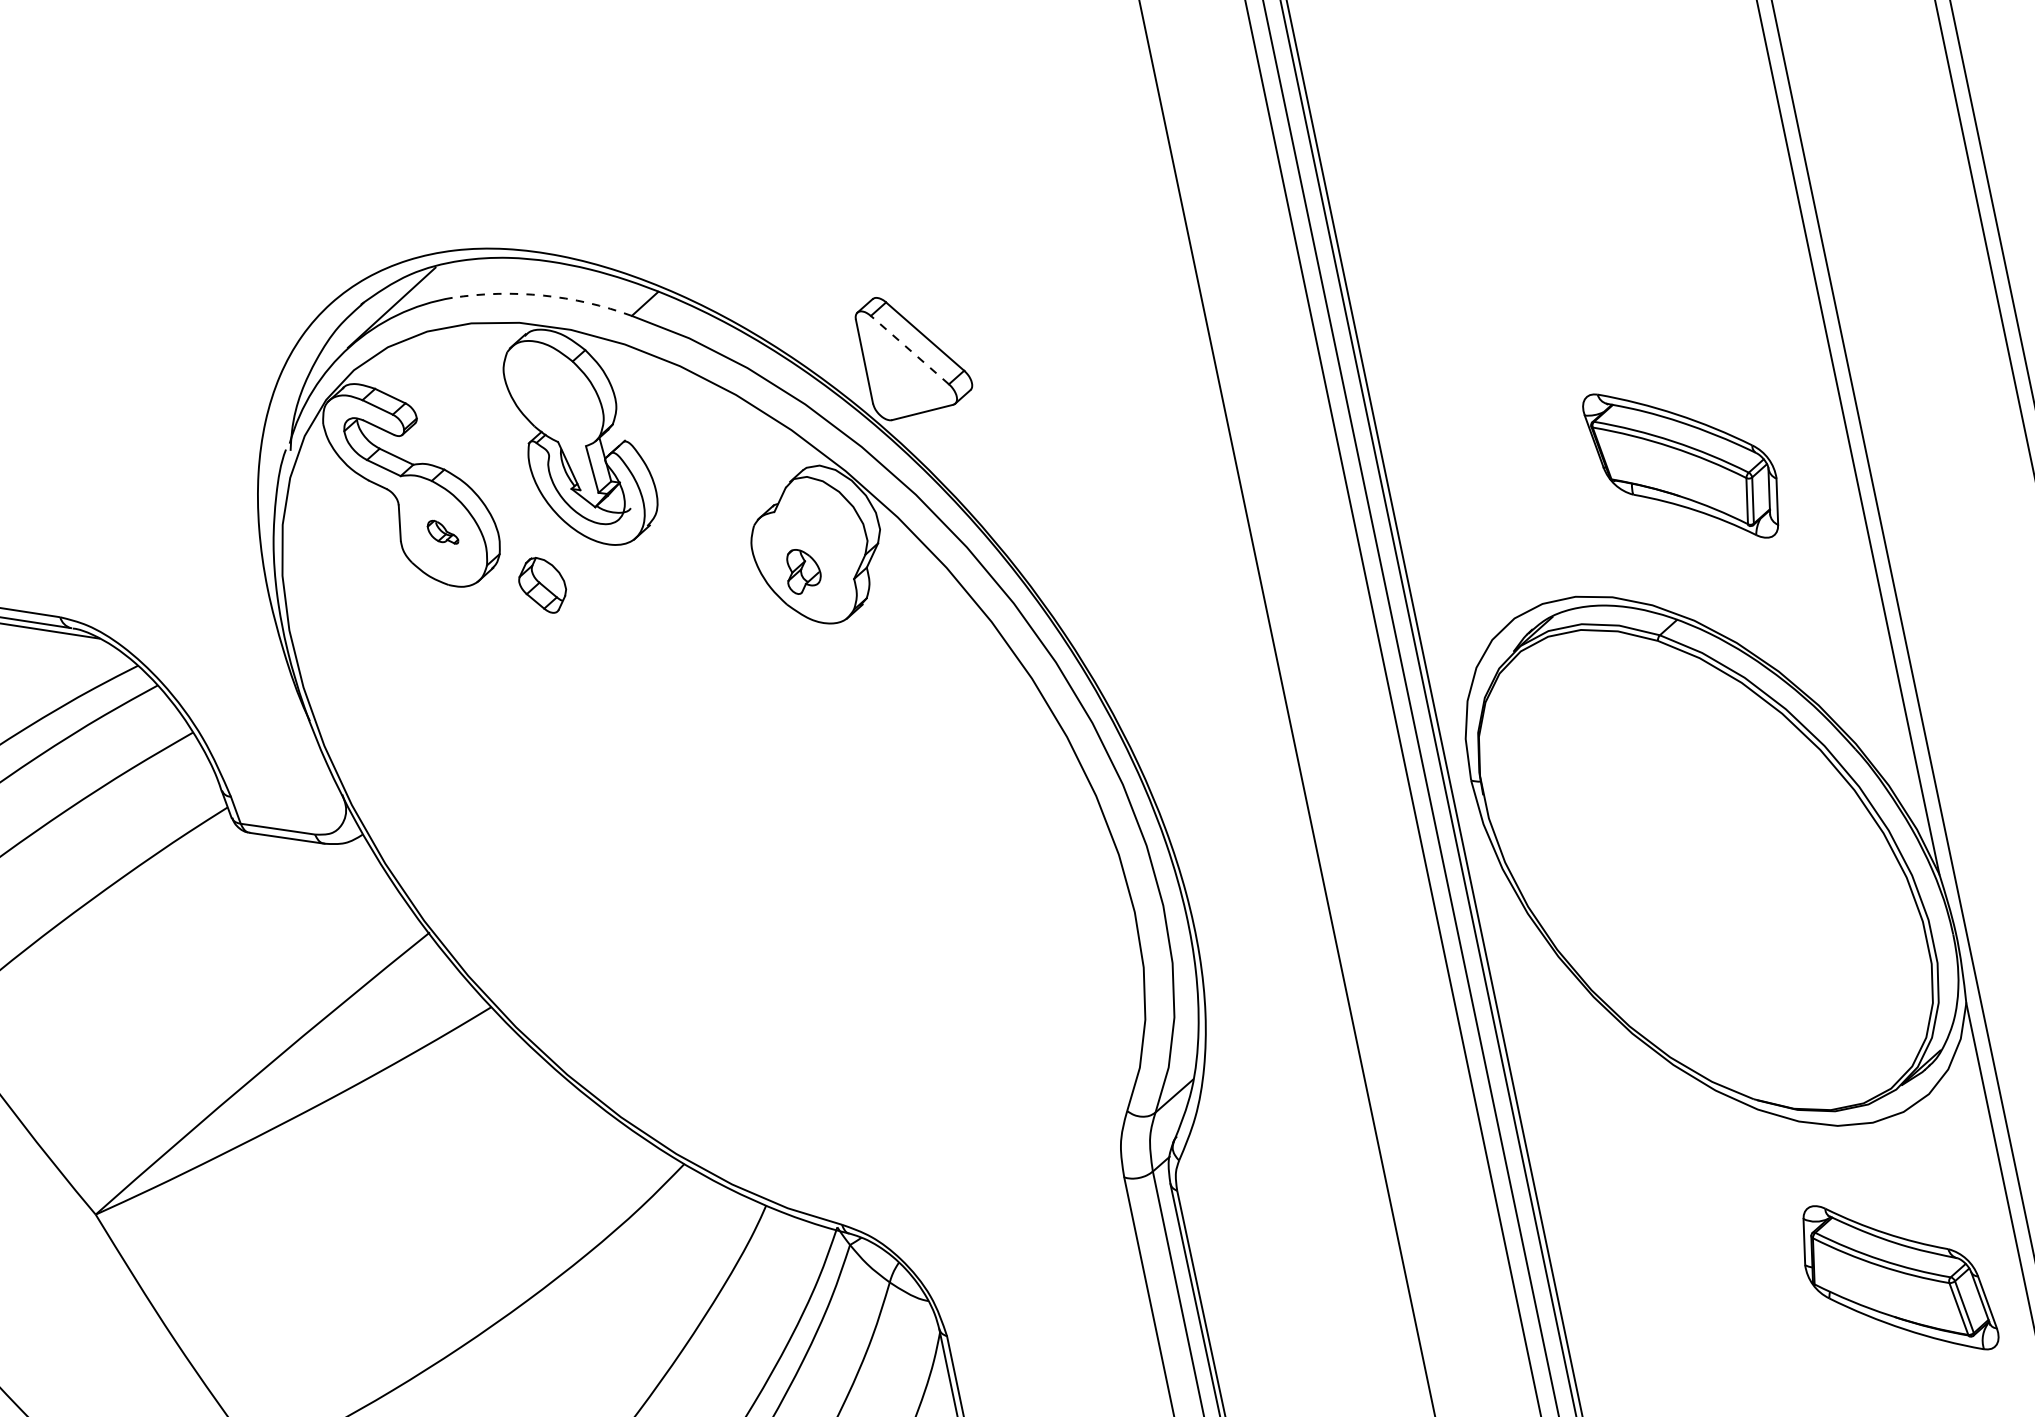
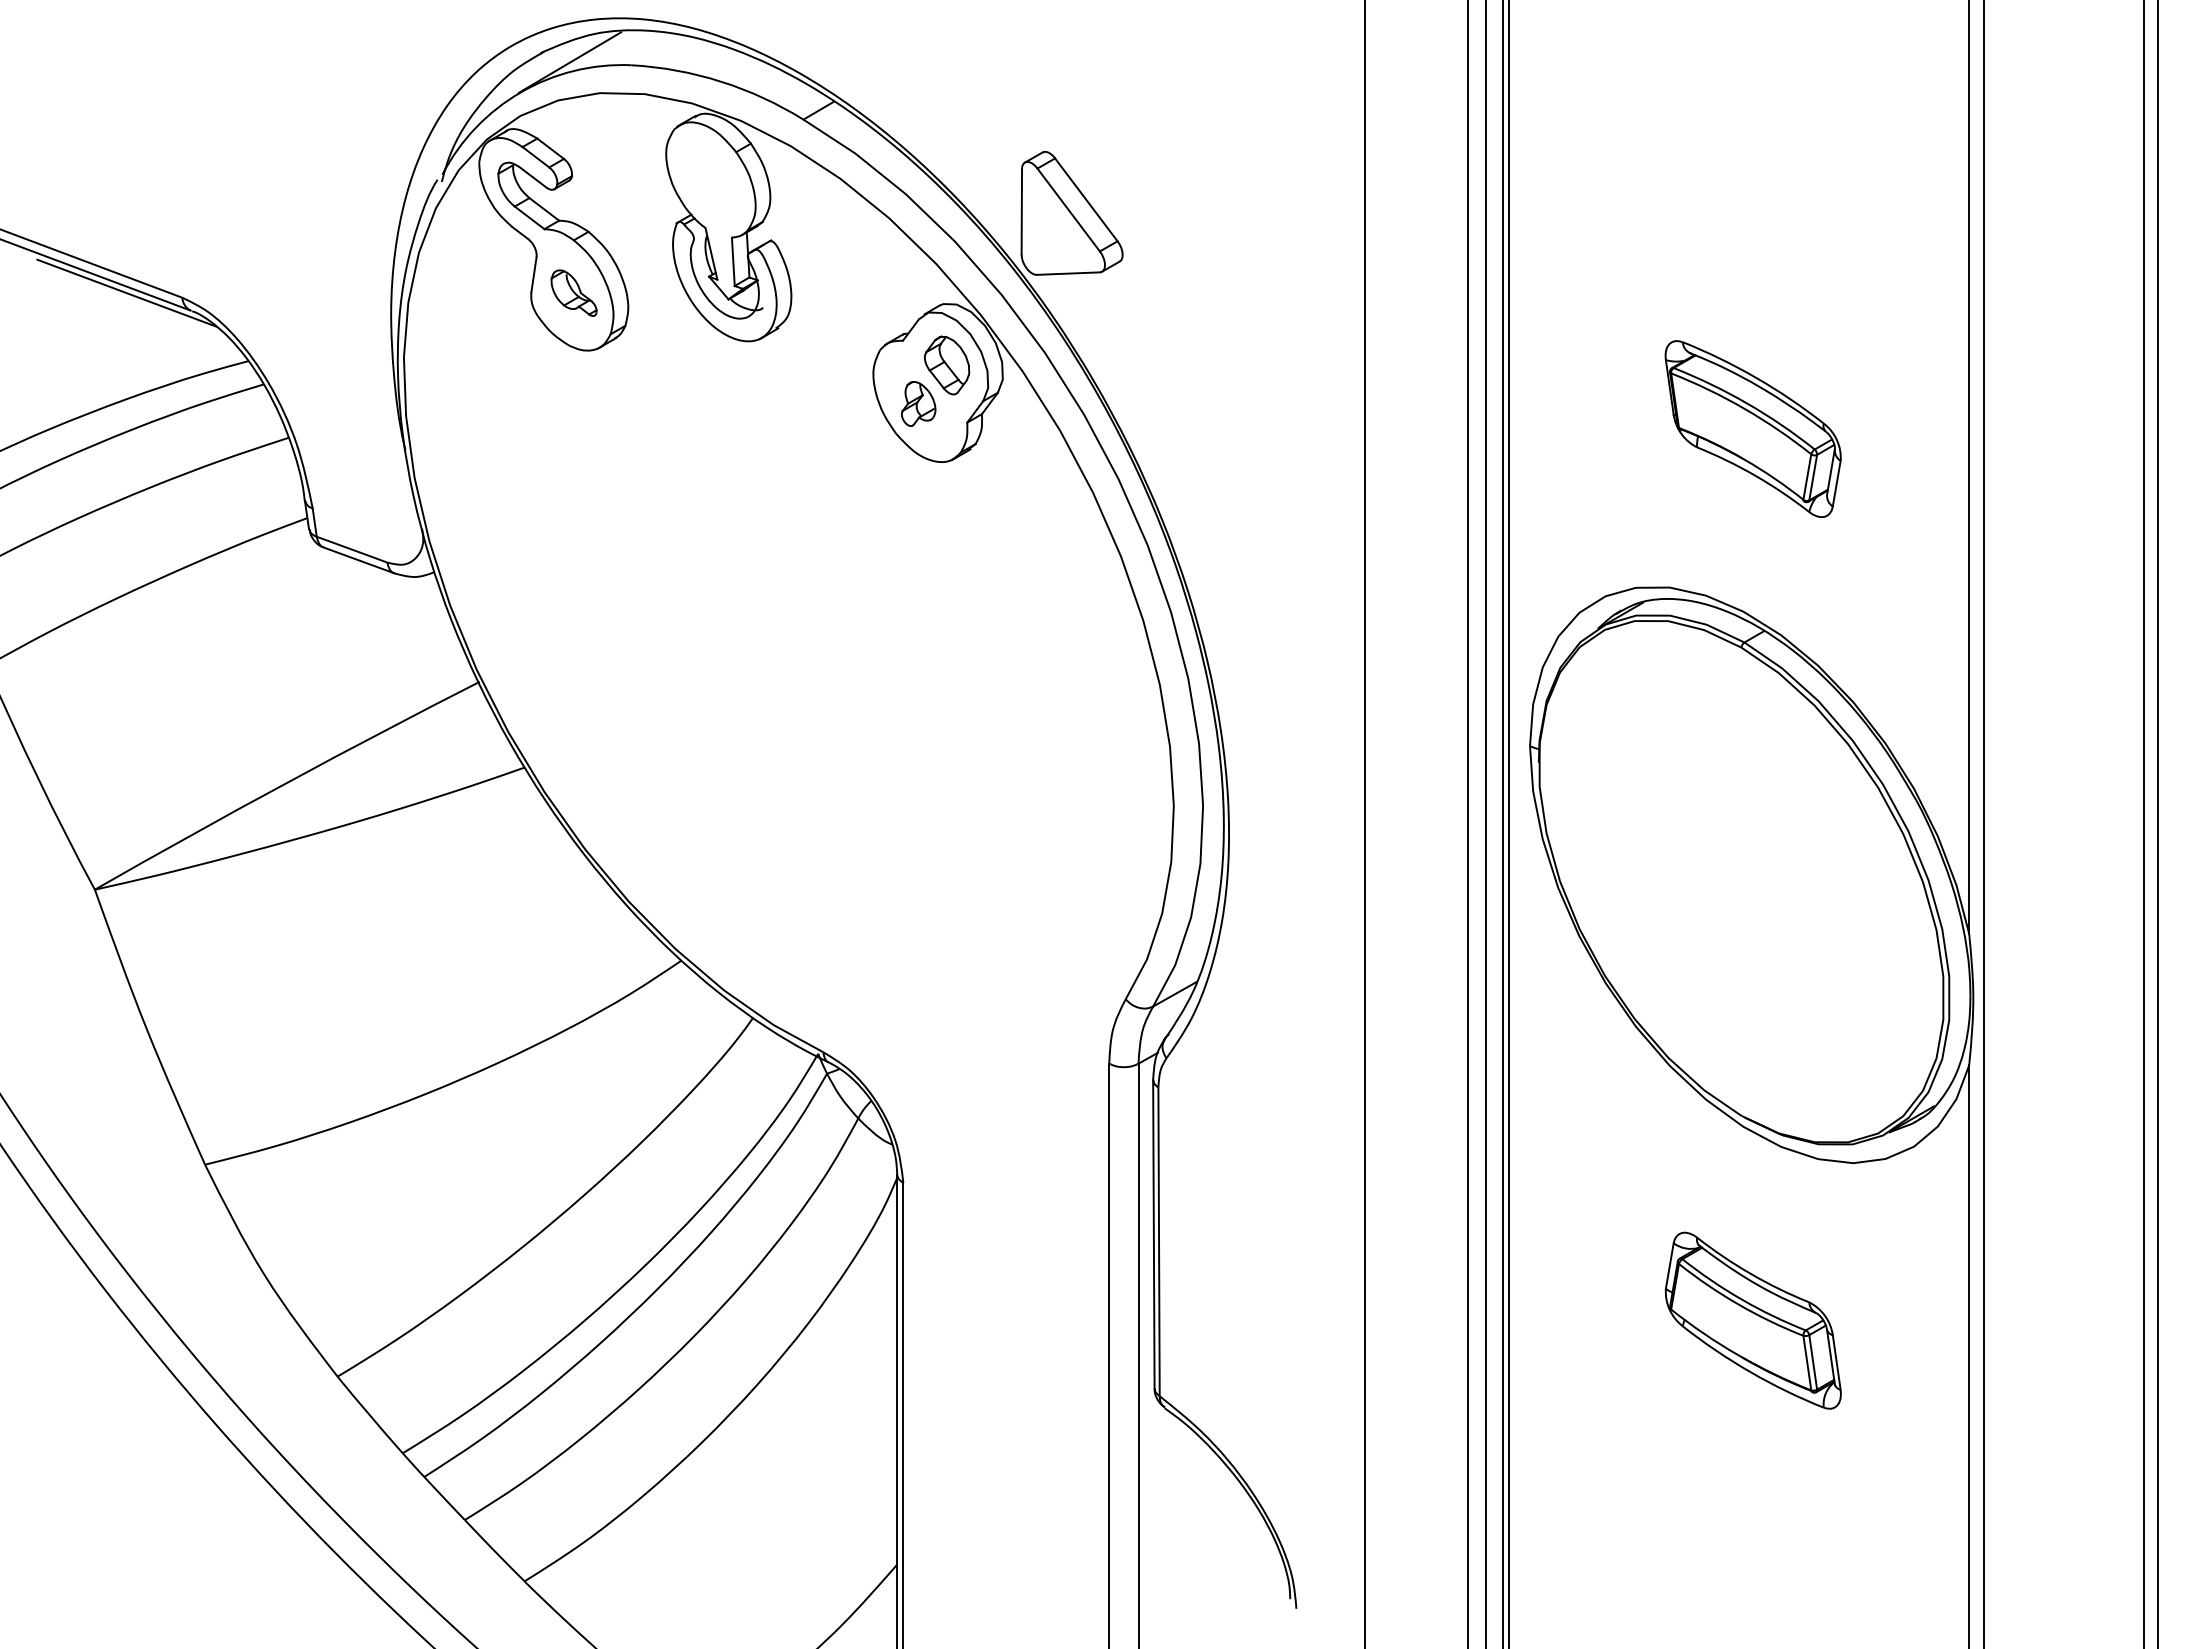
arc: (543, 295) -> (721, 81), dashed -> solid
line: (909, 350) -> (1068, 210), dashed -> solid
part: (1683, 464) -> (1752, 428), moved
part: (442, 532) -> (573, 292), size x1.67
part: (542, 585) -> (946, 365), moved
part: (1896, 1278) -> (1752, 1320), moved

